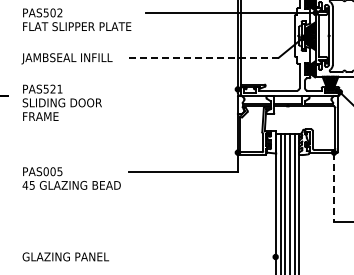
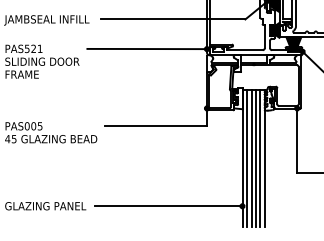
line: (202, 57) -> (173, 19), dashed -> solid
line: (173, 89) -> (146, 49), added
line: (334, 187) -> (297, 141), dashed -> solid
line: (196, 256) -> (168, 205), added

